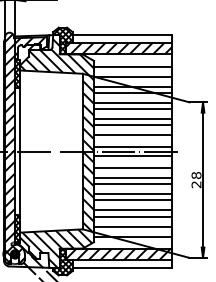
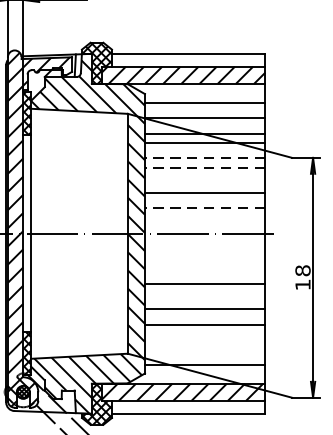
line: (132, 102) -> (204, 158), solid -> dashed
line: (132, 108) -> (204, 167), solid -> dashed
line: (133, 118) -> (205, 182), removed
line: (132, 134) -> (204, 207), solid -> dashed
line: (133, 147) -> (205, 227), removed
line: (133, 156) -> (205, 241), removed
line: (133, 168) -> (205, 259), removed
line: (133, 178) -> (205, 275), removed
text: (196, 184) -> (302, 284), 28 -> 18
line: (133, 194) -> (205, 300), removed
line: (133, 216) -> (205, 333), removed
line: (133, 226) -> (205, 349), removed

